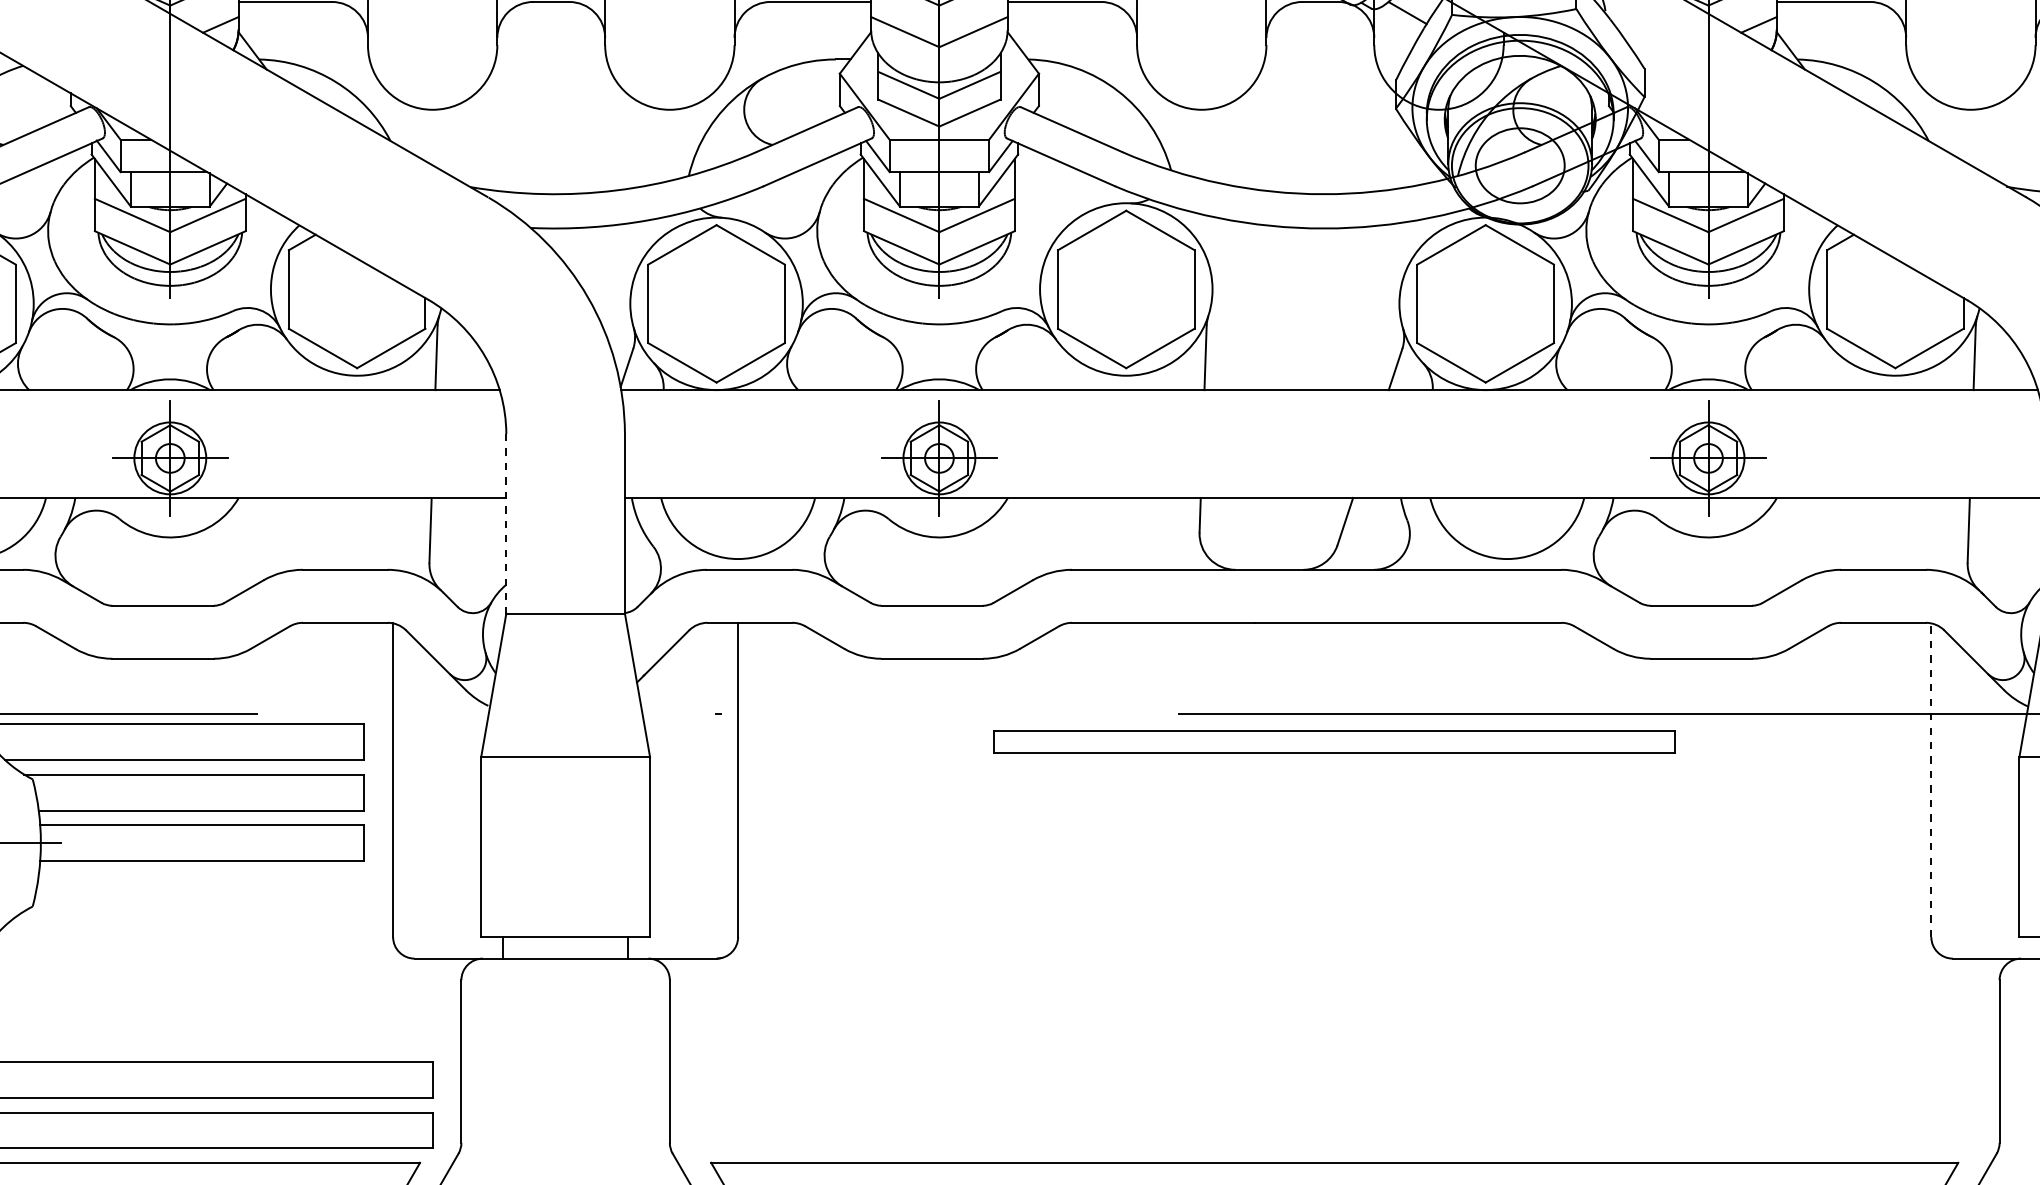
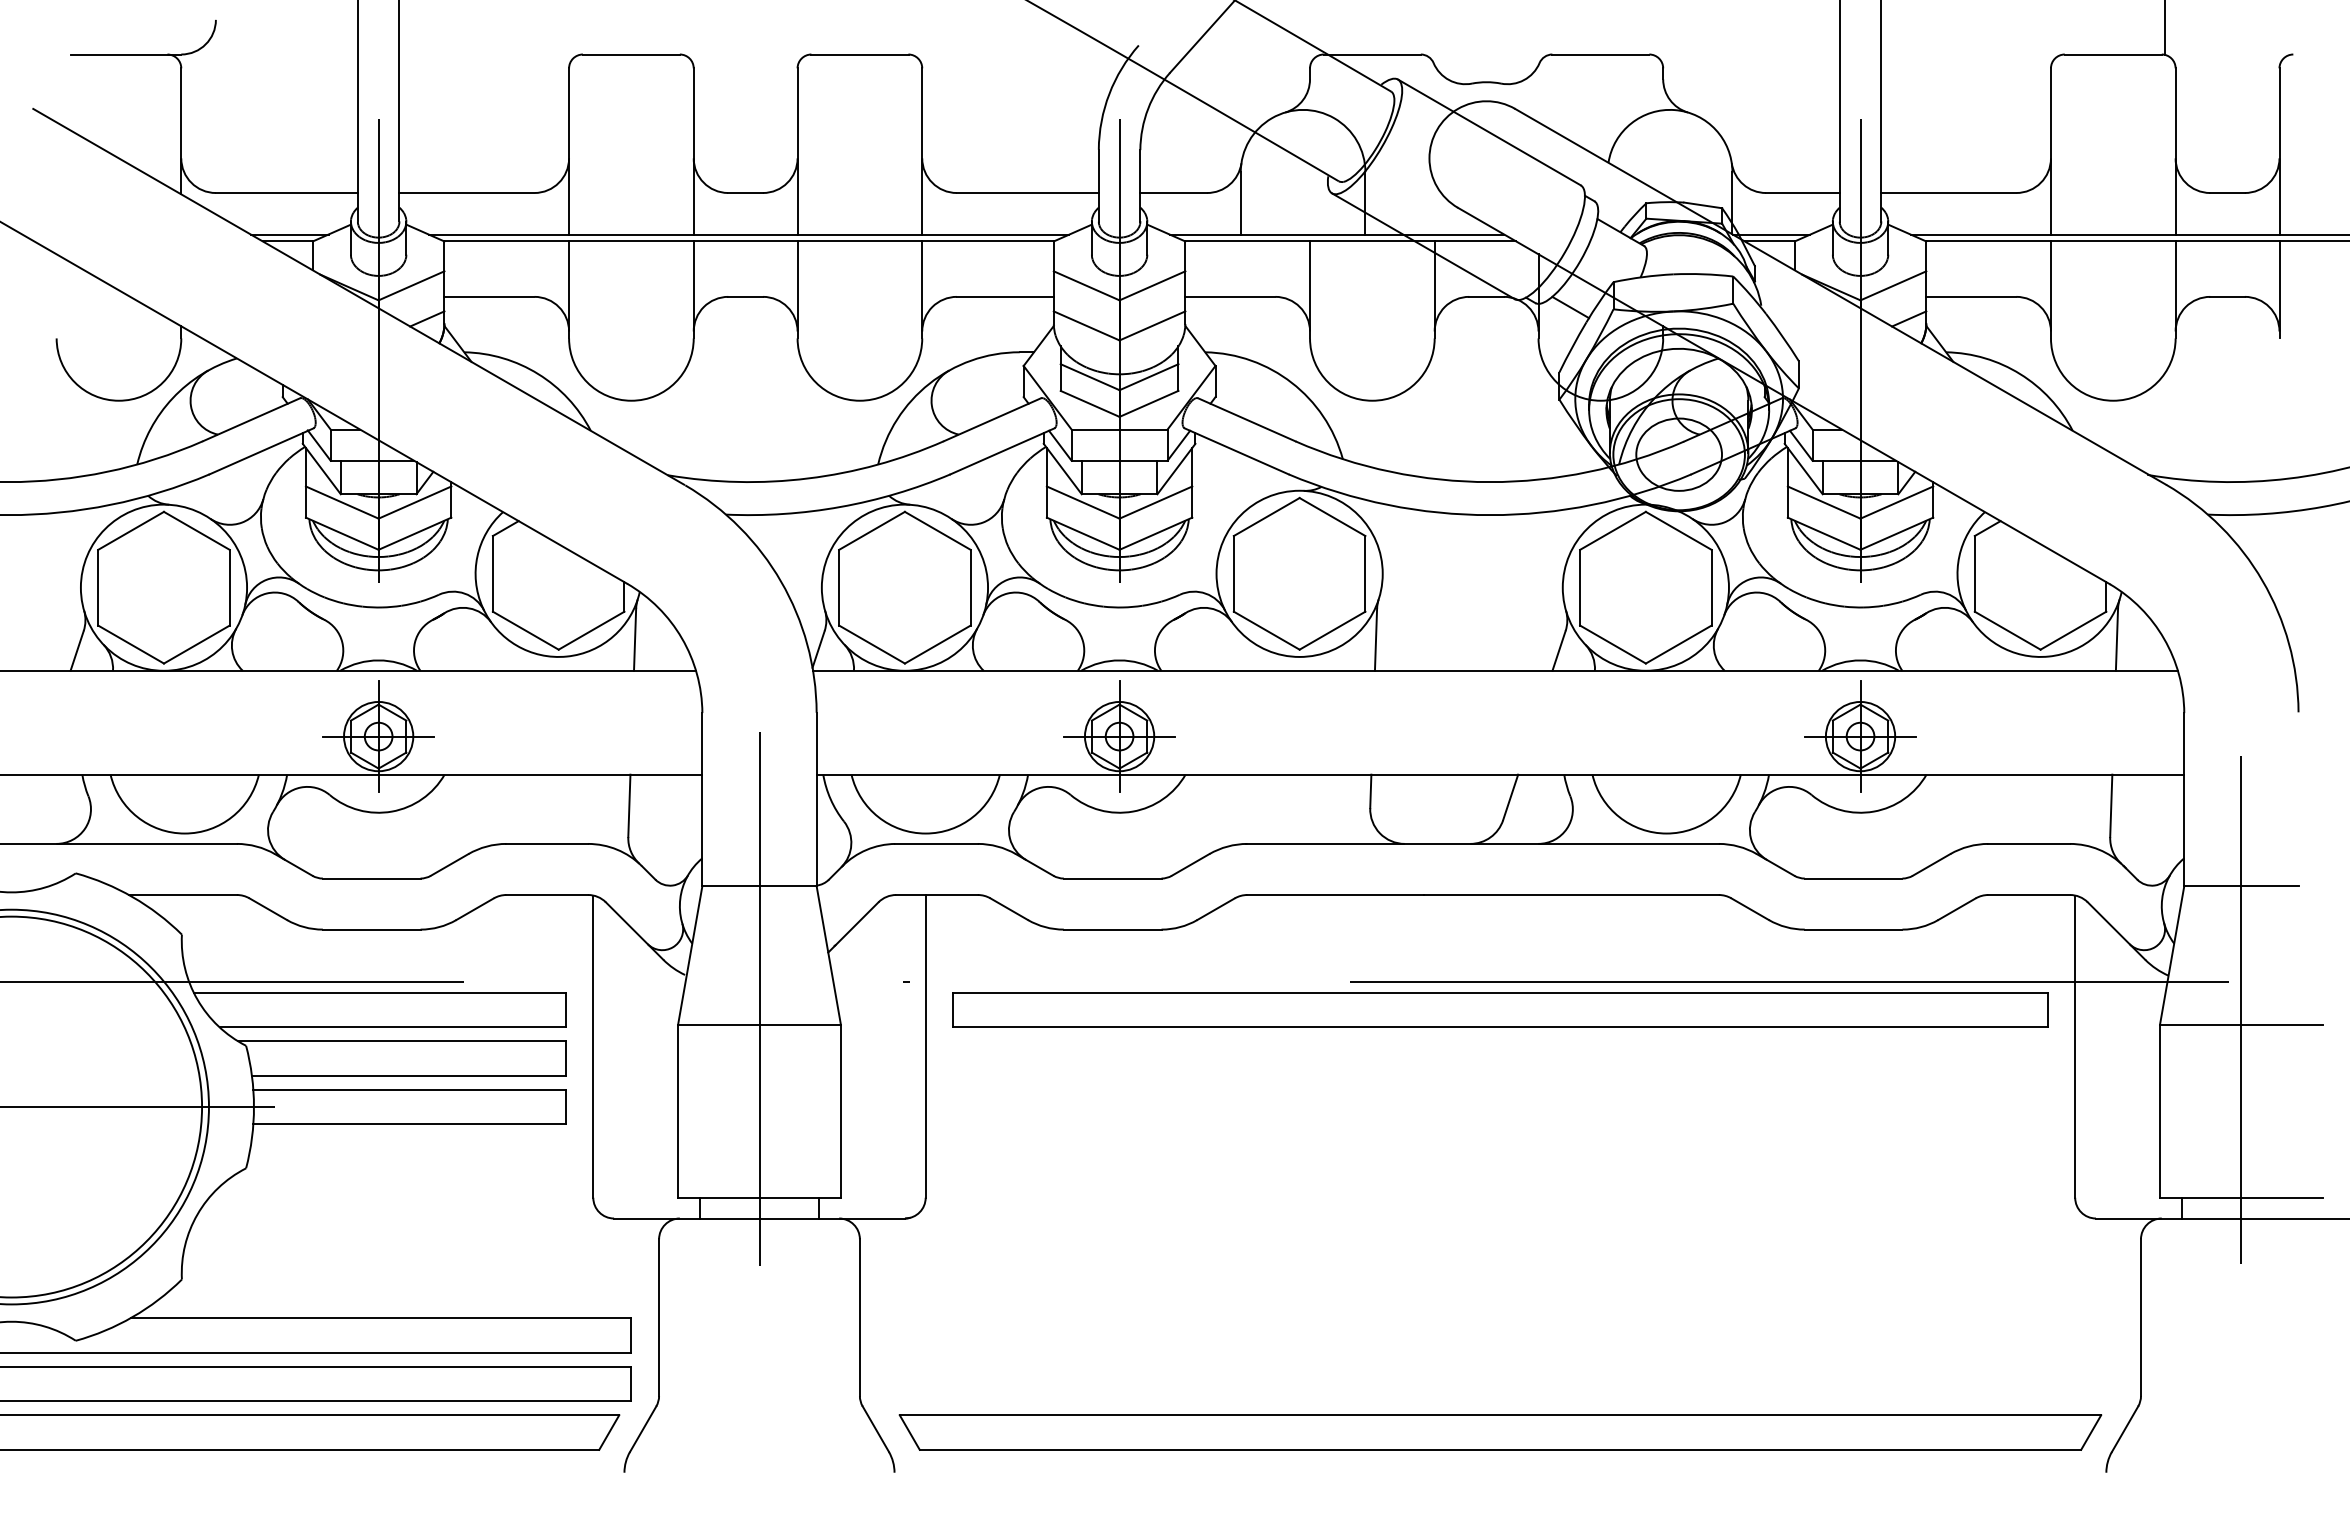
line: (506, 523) -> (702, 799), dashed -> solid
line: (565, 731) -> (759, 999), added
part: (1334, 741) -> (1500, 1009), size x1.67
line: (1931, 780) -> (2075, 1046), dashed -> solid

